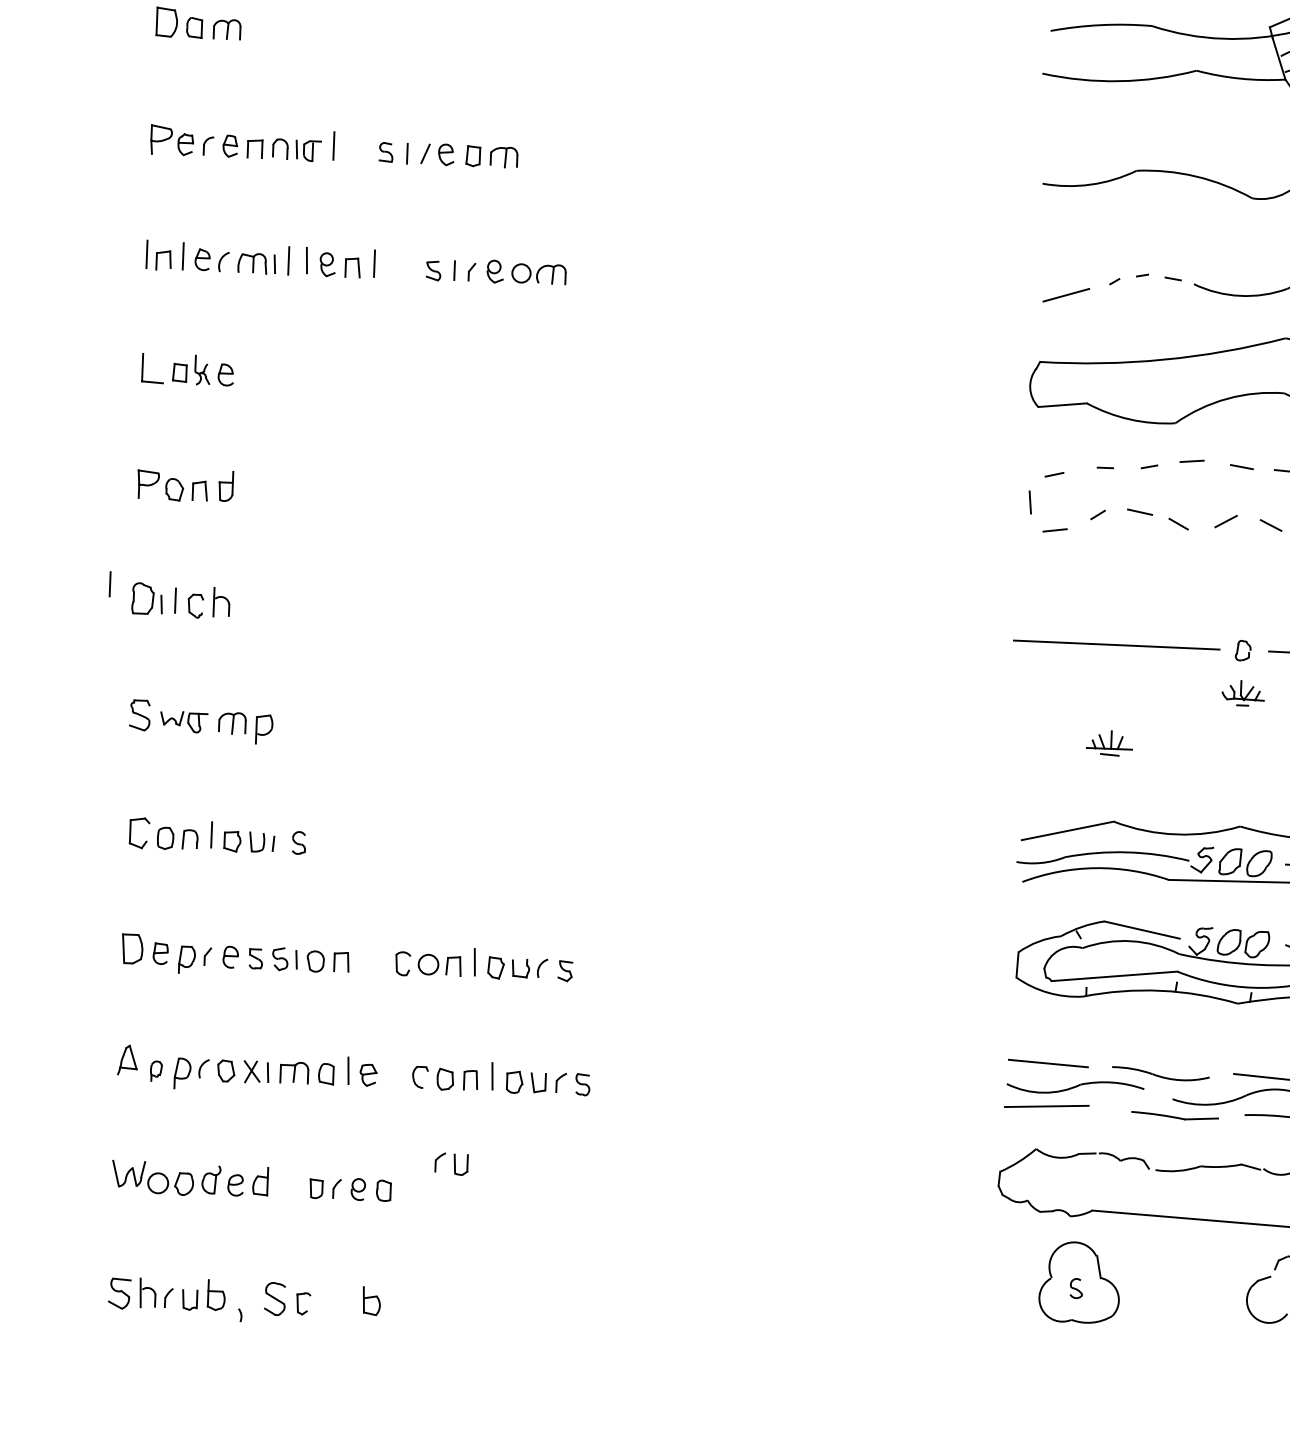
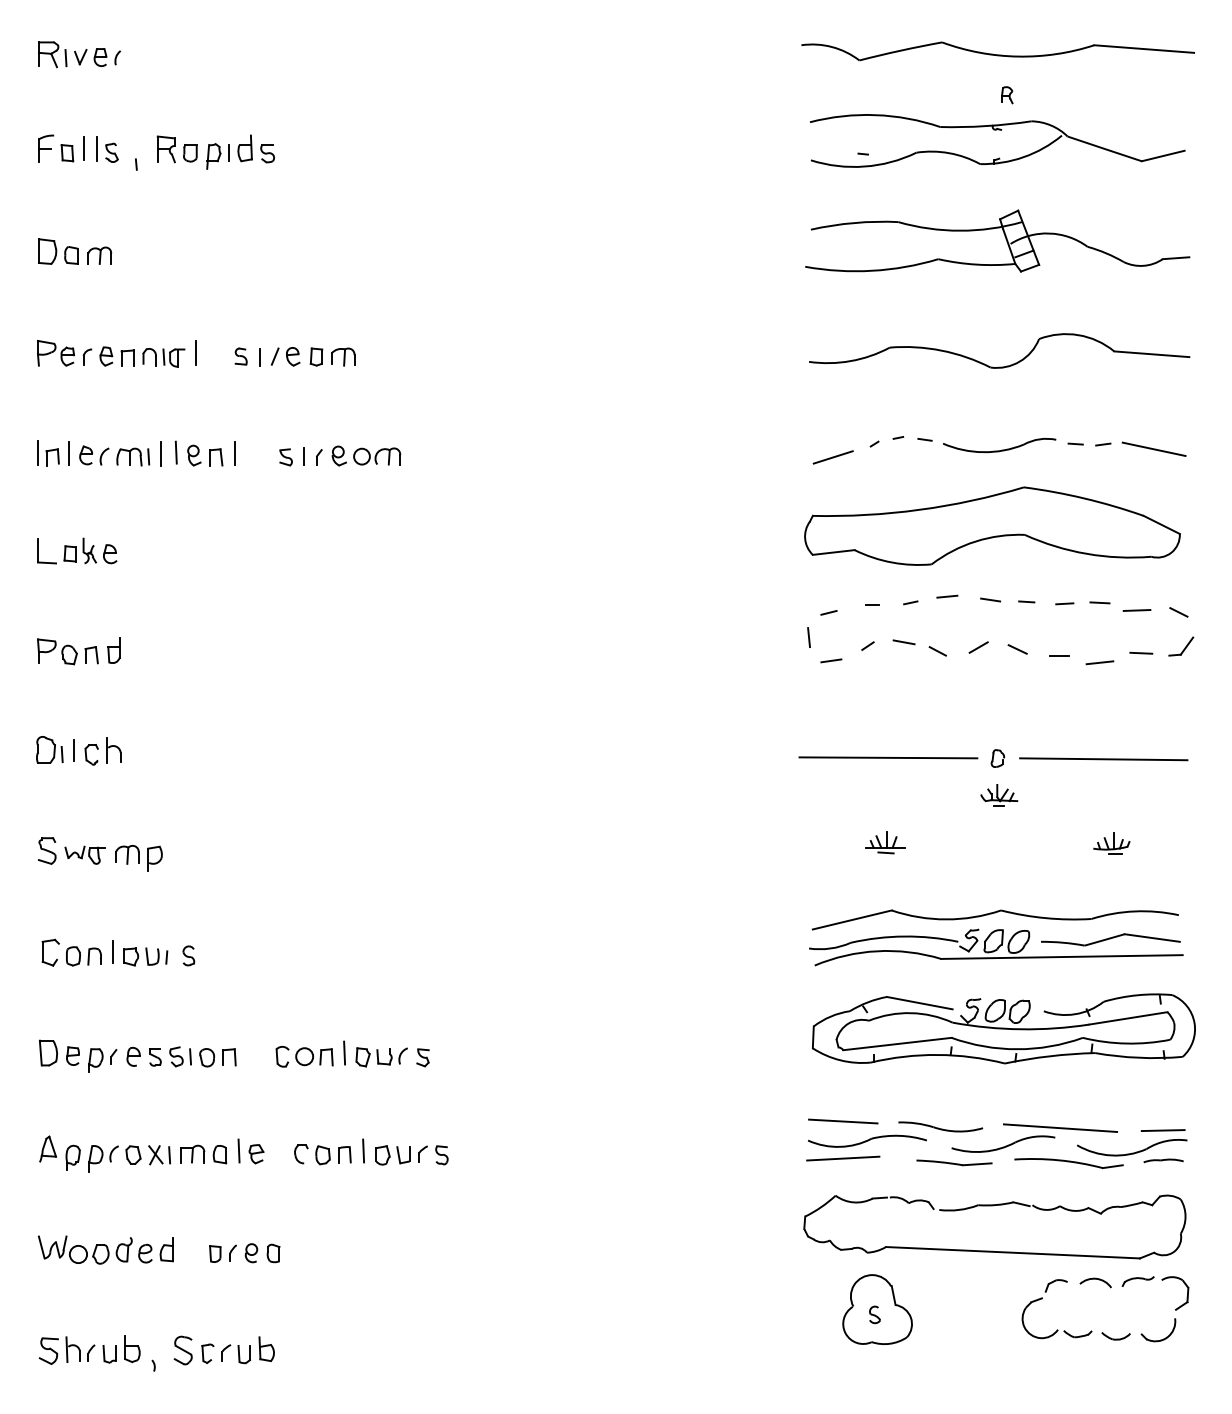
line: (109, 583) -> (16, 738), removed
part: (155, 1070) -> (72, 1157), size x1.43
part: (450, 1164) -> (235, 1354), moved

